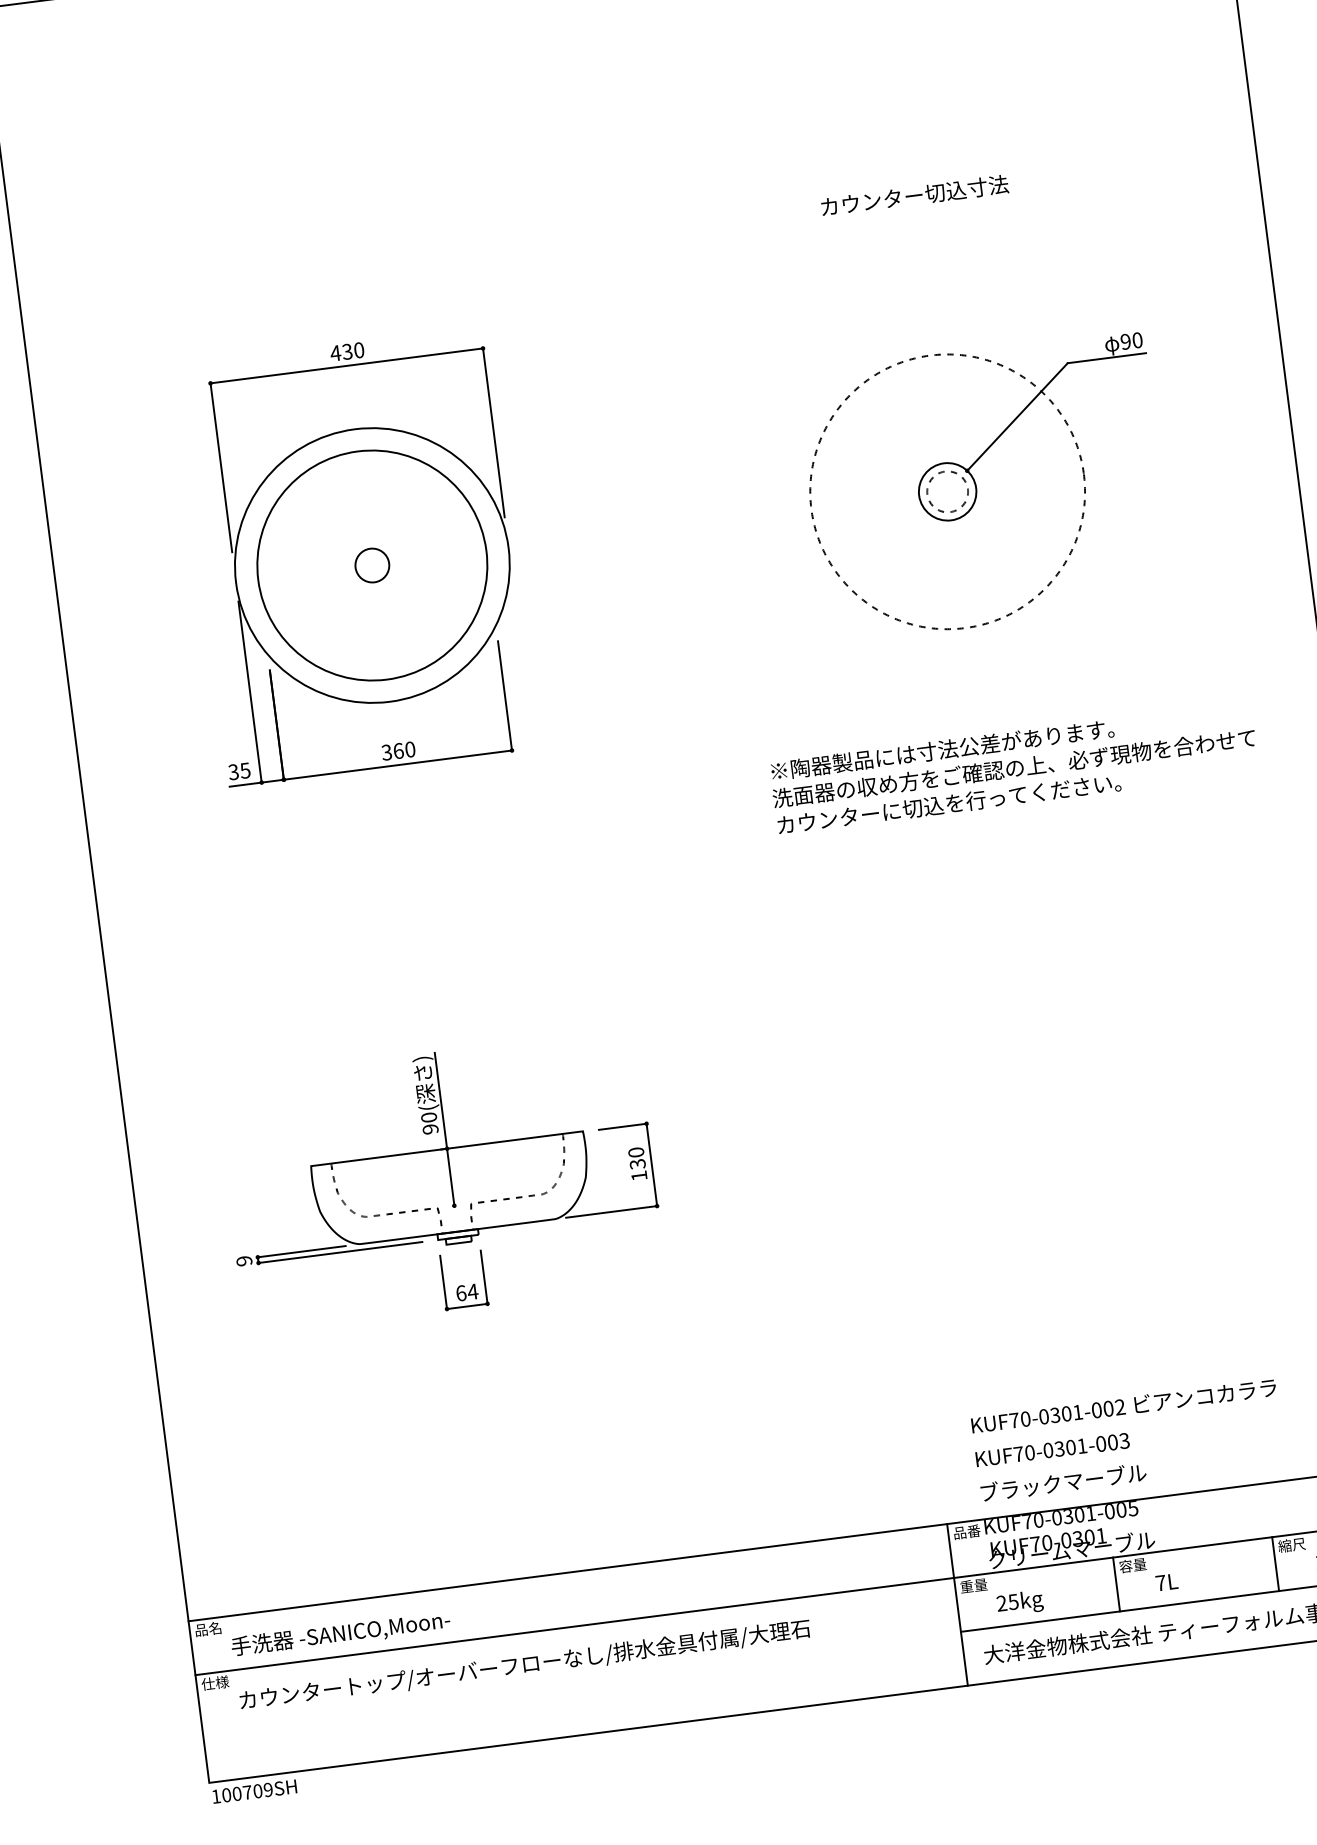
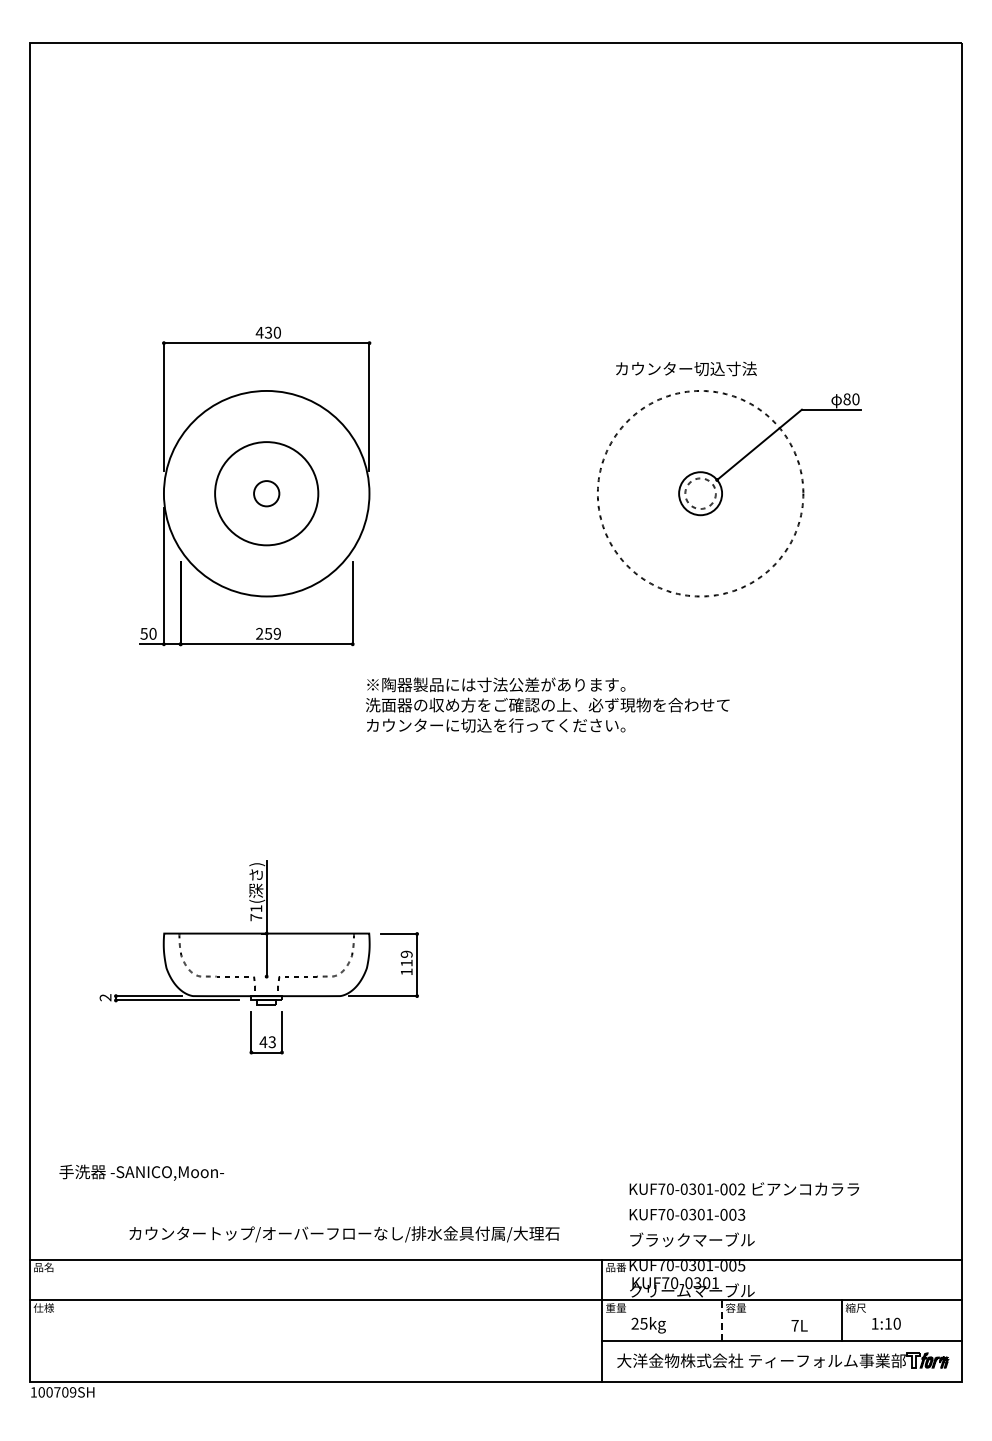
text: (914, 195) -> (686, 368), moved
text: (1125, 342) -> (846, 399), 90 -> 80
circle: (372, 565) -> (266, 493), size x0.6
text: (398, 750) -> (268, 633), 360 -> 259
text: (1013, 767) -> (547, 704), moved
text: (239, 770) -> (148, 633), 35 -> 50
text: (430, 1123) -> (256, 913), 90( -> 71(
text: (636, 1158) -> (406, 958), 130 -> 119
text: (244, 1260) -> (105, 997), 9 -> 2
text: (466, 1293) -> (267, 1042), 64 -> 43
text: (1166, 1582) -> (799, 1325), moved
line: (1117, 1584) -> (722, 1320), solid -> dashed
text: (340, 1633) -> (141, 1172), moved
text: (525, 1665) -> (344, 1234), moved

